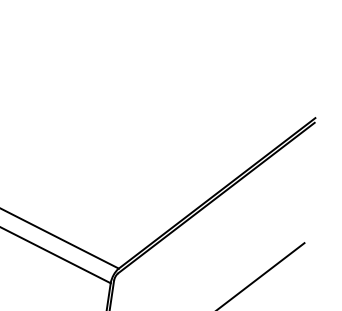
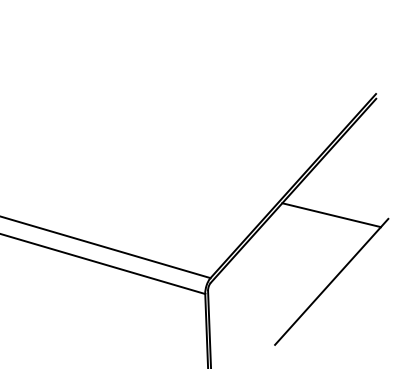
line: (249, 229) -> (331, 215), added

